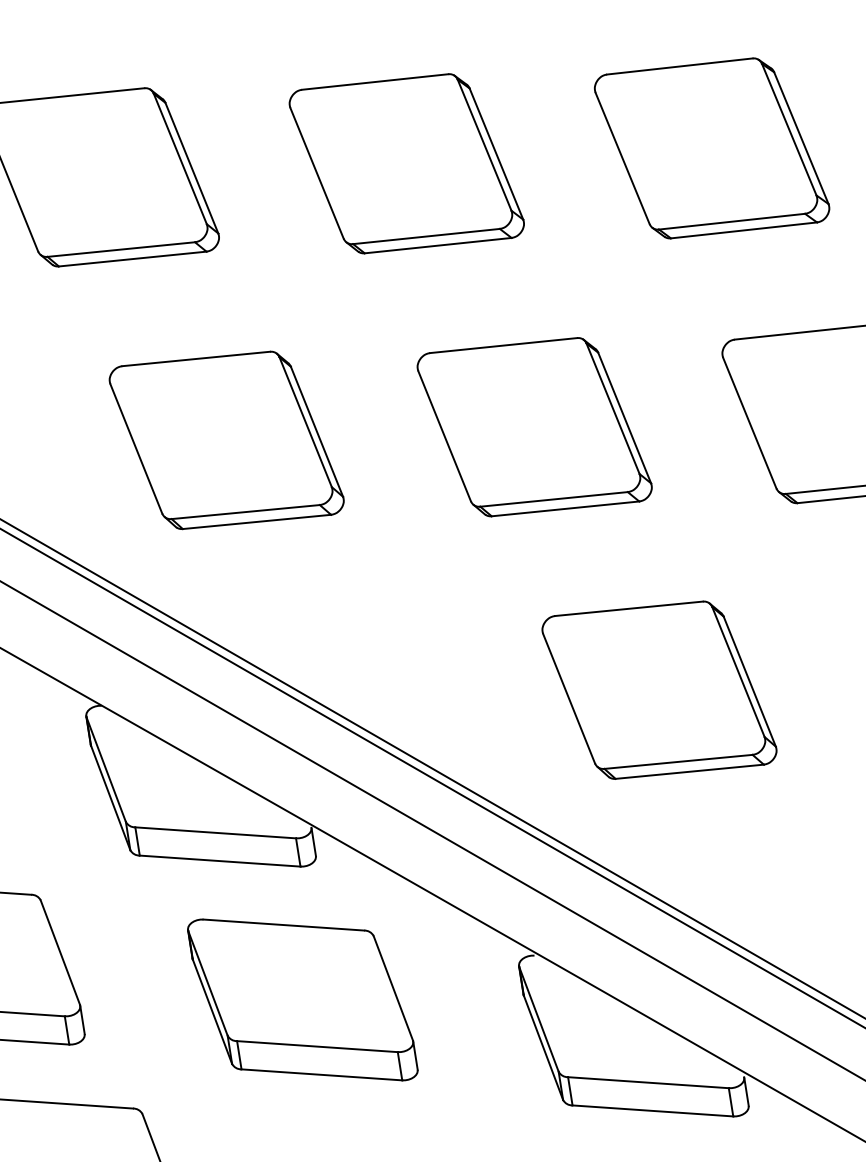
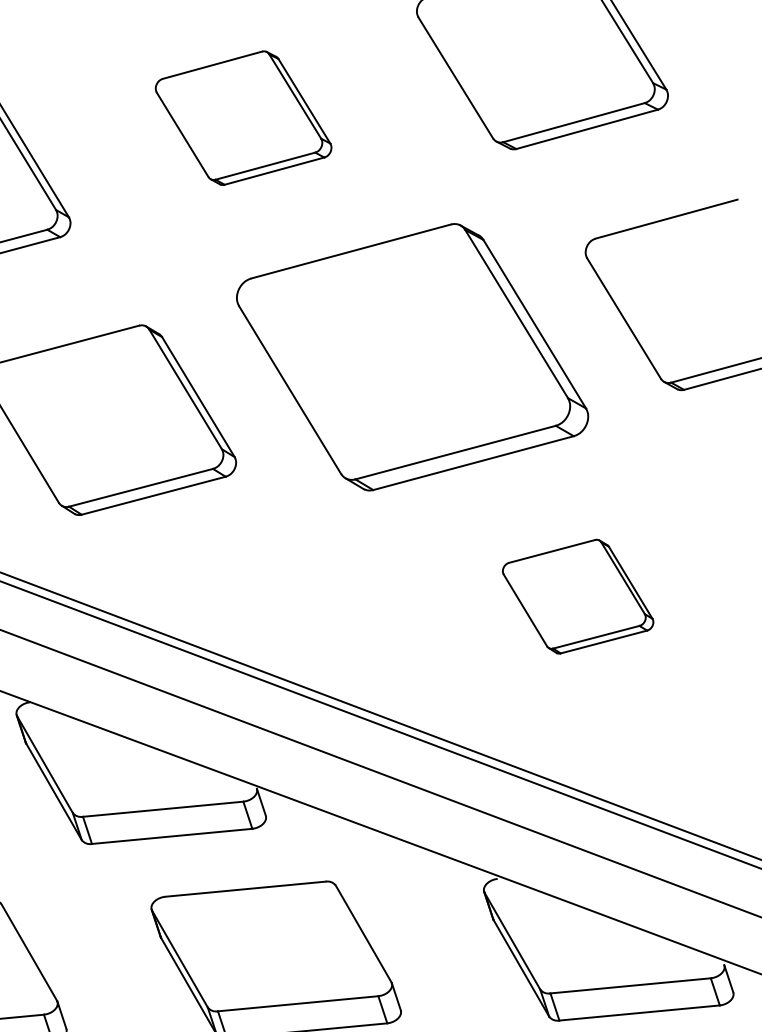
part: (406, 163) -> (243, 117), size x0.7
part: (534, 427) -> (412, 357), size x1.4
part: (659, 689) -> (578, 596), size x0.6

